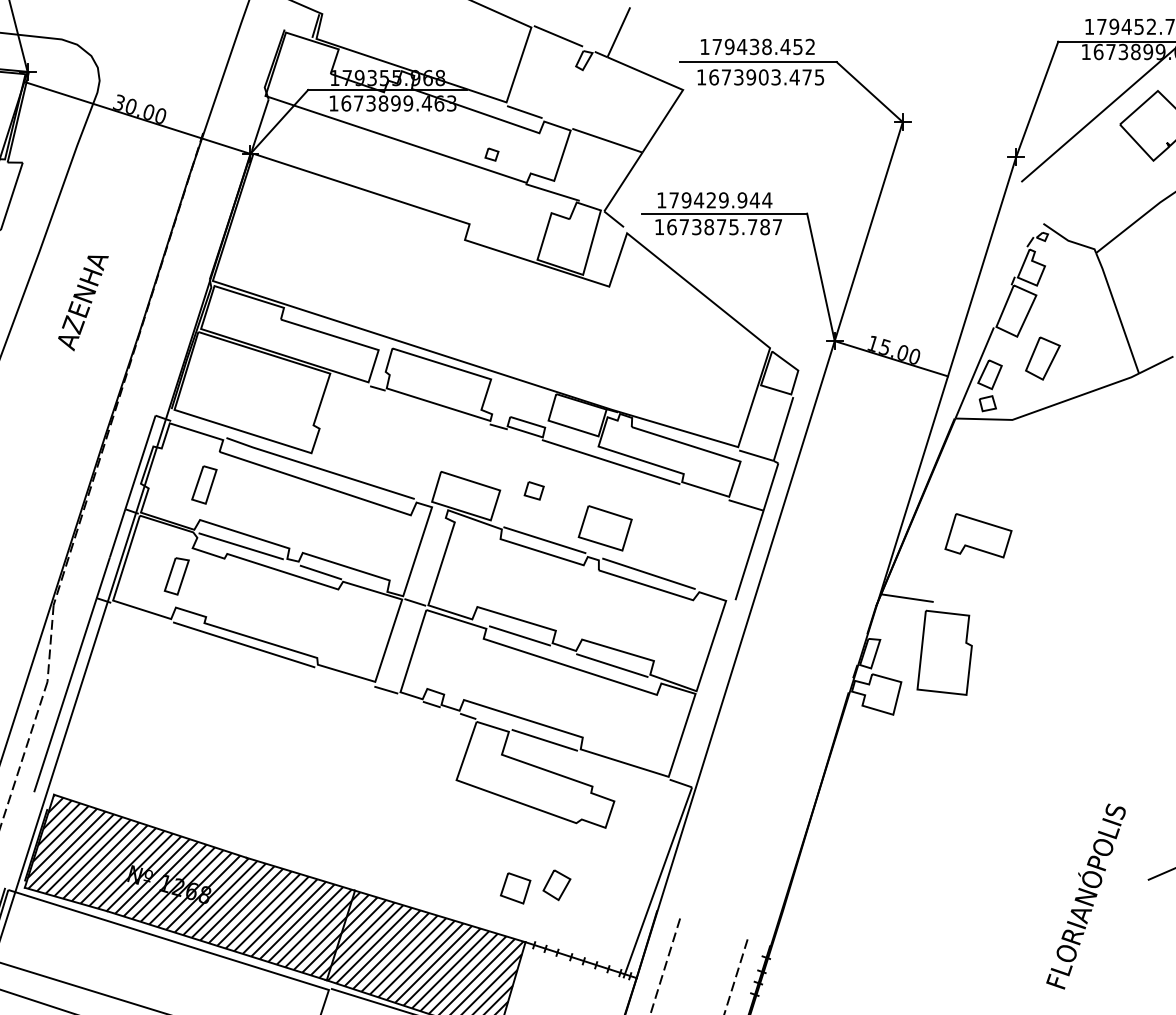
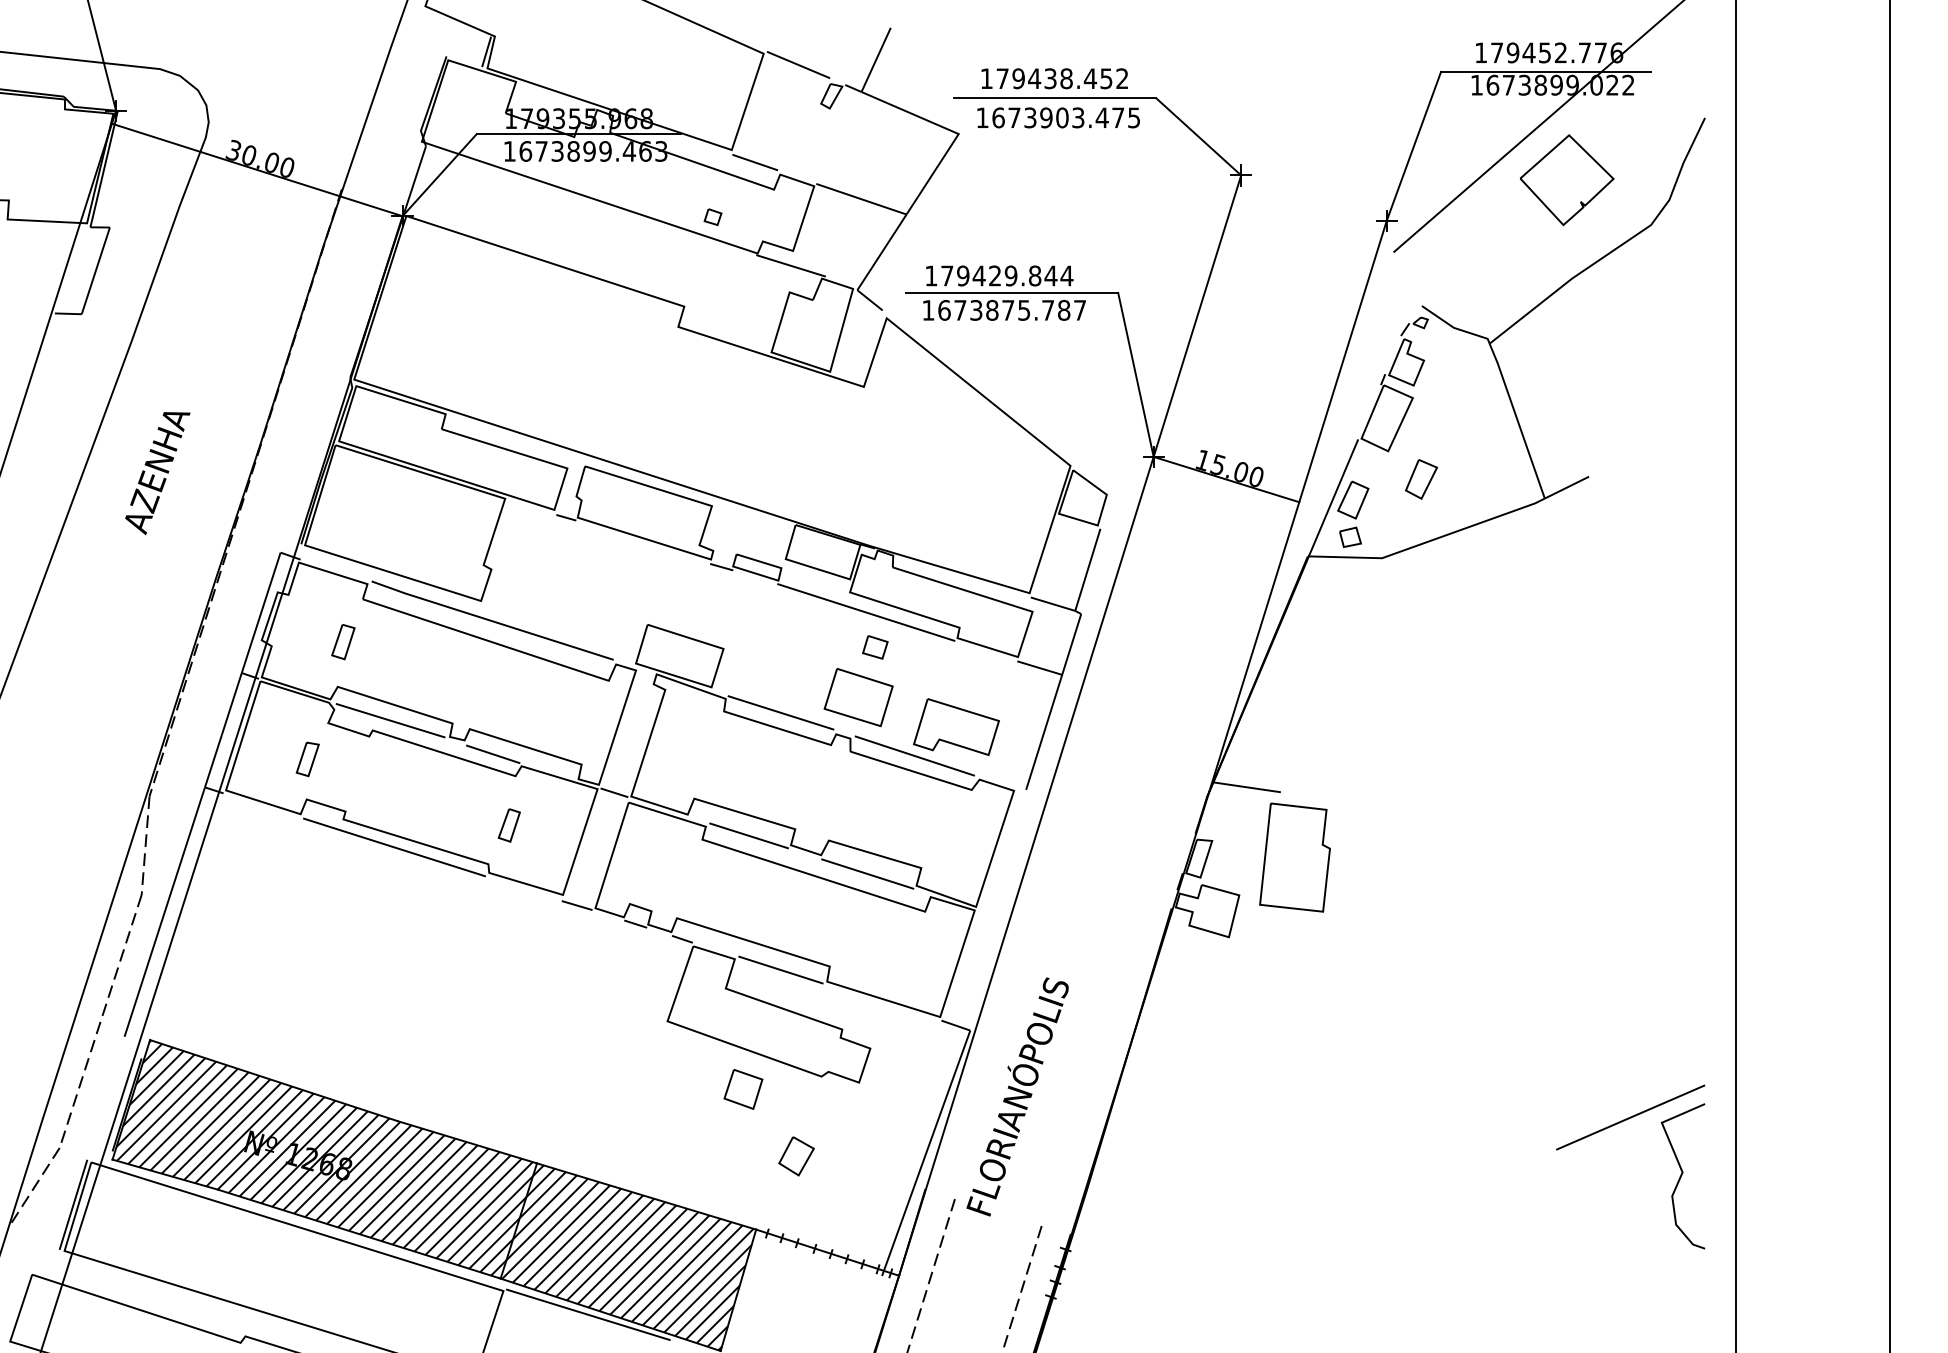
text: (742, 200) -> (1034, 275), 179429.944 -> 179429.844
text: (83, 303) -> (157, 473), moved
part: (1043, 358) -> (1421, 479), size x0.71
part: (204, 485) -> (343, 642), size x0.71
part: (534, 490) -> (875, 647), moved
part: (978, 535) -> (956, 726), moved
part: (176, 576) -> (307, 759), size x0.71
part: (332, 627) -> (508, 825), added
part: (515, 888) -> (743, 1089), moved
text: (1085, 896) -> (1017, 1096), moved

